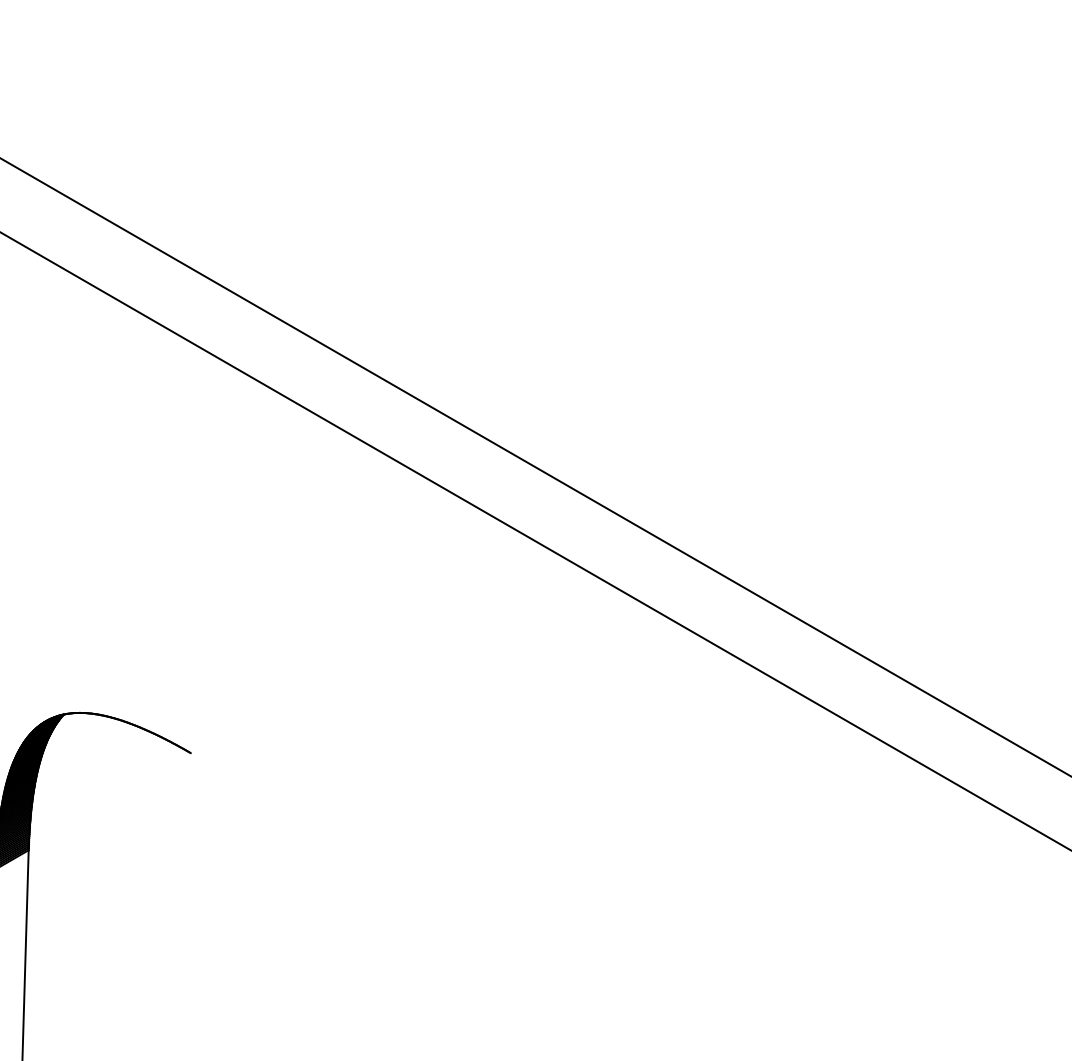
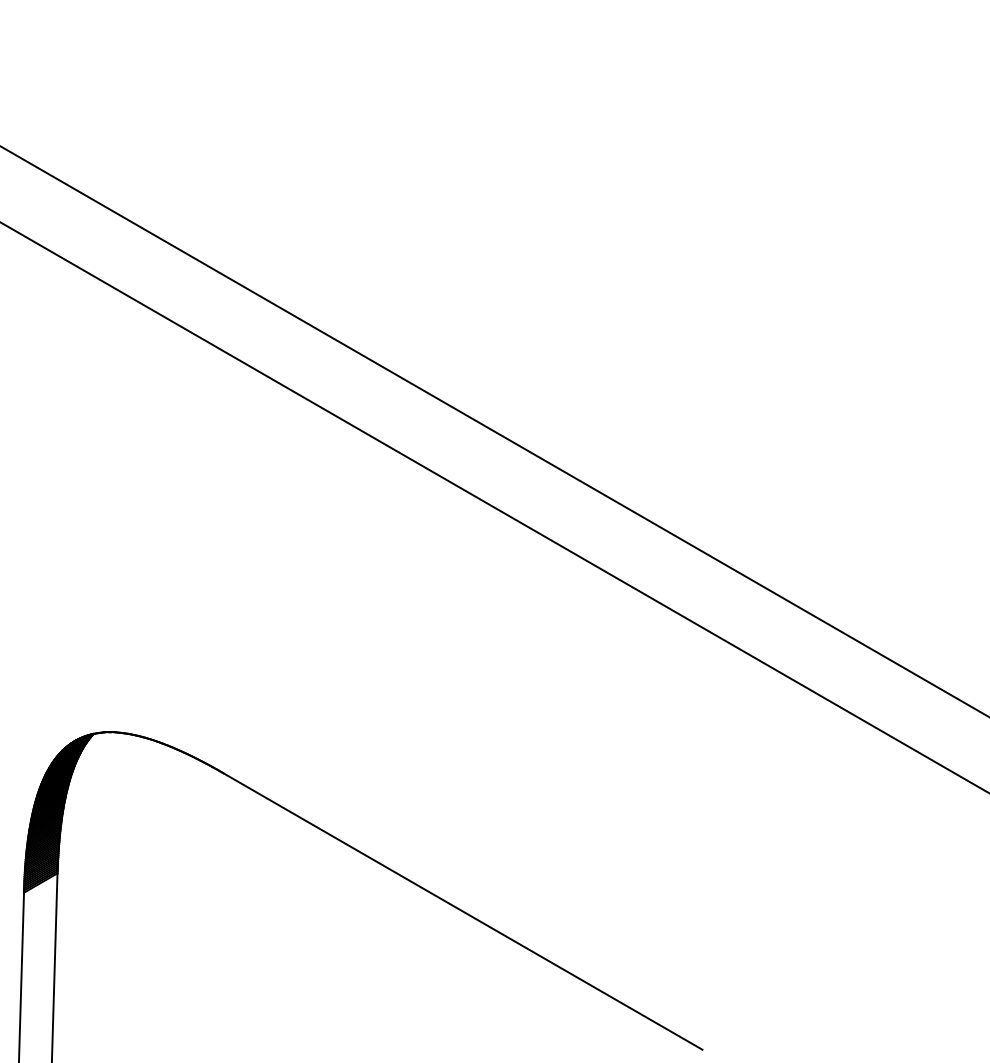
line: (423, 887) -> (463, 911), added

